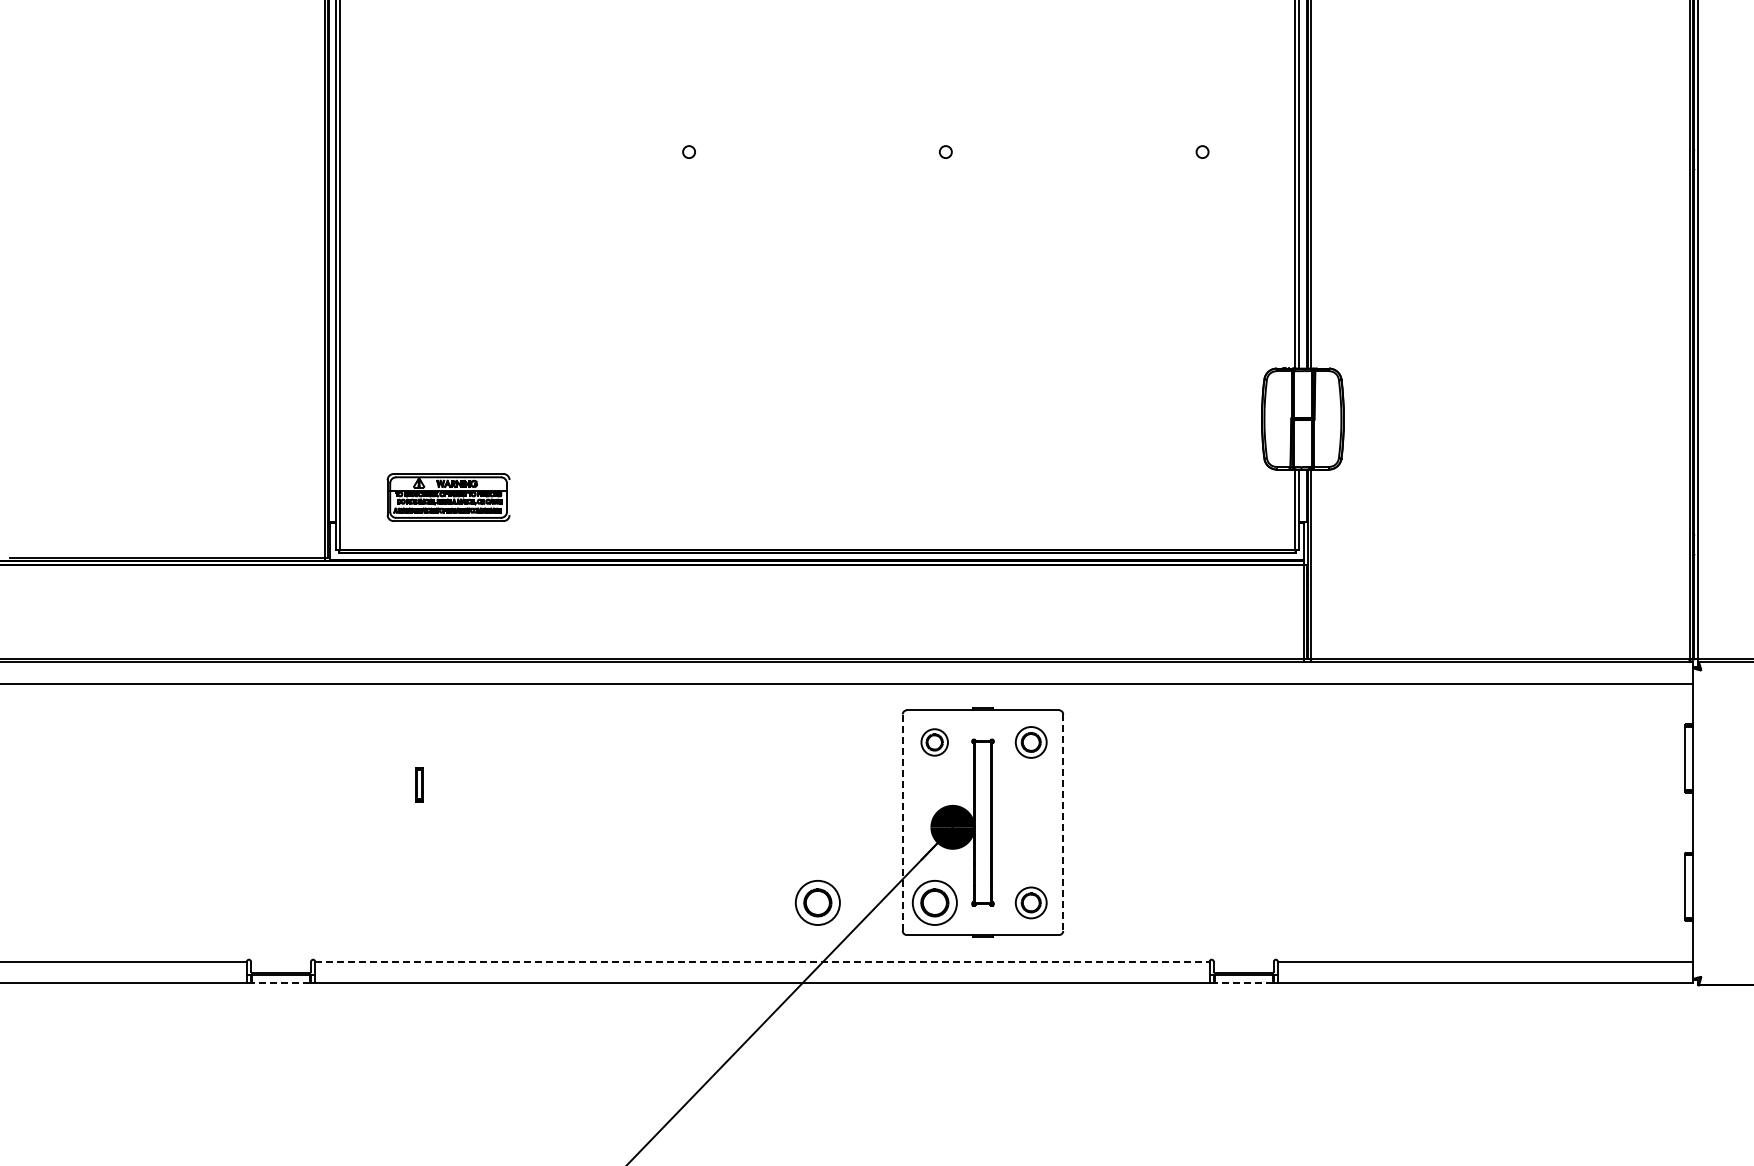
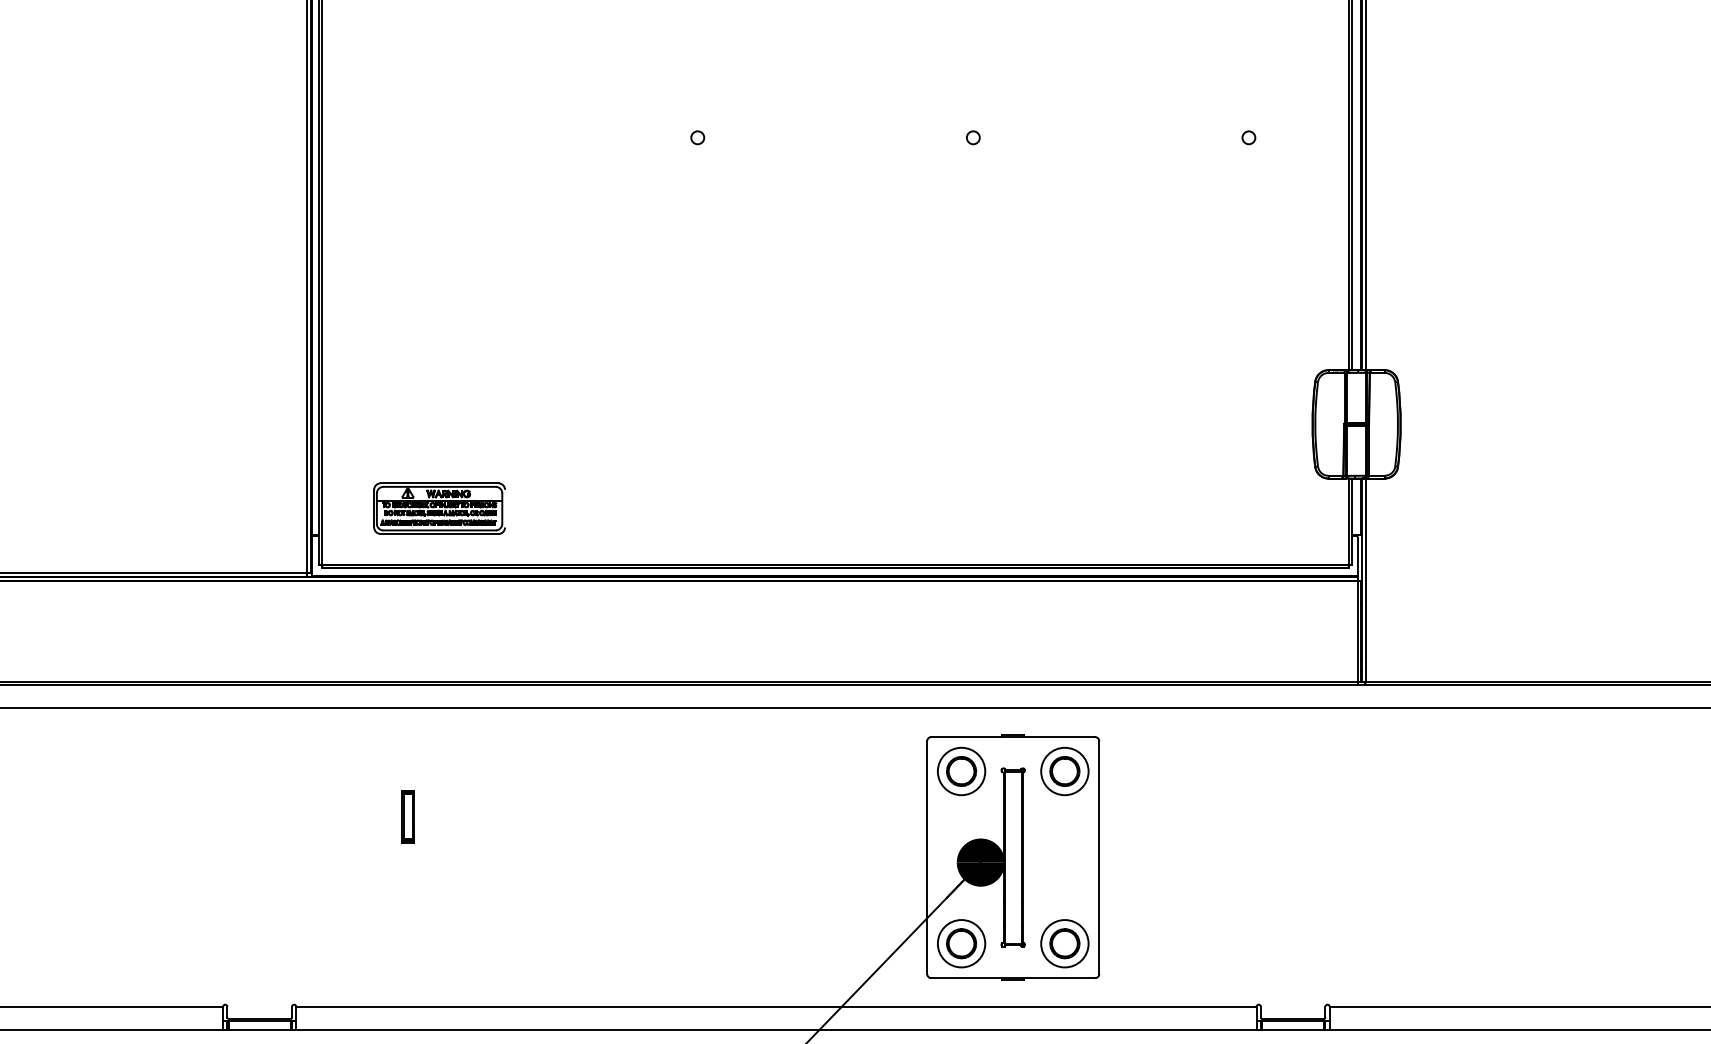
part: (934, 742) -> (961, 771), size x1.67
part: (1031, 742) -> (1065, 771), size x1.43
part: (419, 784) -> (408, 816), size x1.43
line: (902, 822) -> (926, 857), dashed -> solid
line: (1063, 823) -> (1099, 858), dashed -> solid
part: (817, 902) -> (835, 943), removed
part: (1031, 902) -> (1065, 943), size x1.43
line: (762, 961) -> (776, 1006), dashed -> solid
line: (280, 983) -> (259, 1030), dashed -> solid
line: (1243, 983) -> (1292, 1030), dashed -> solid

